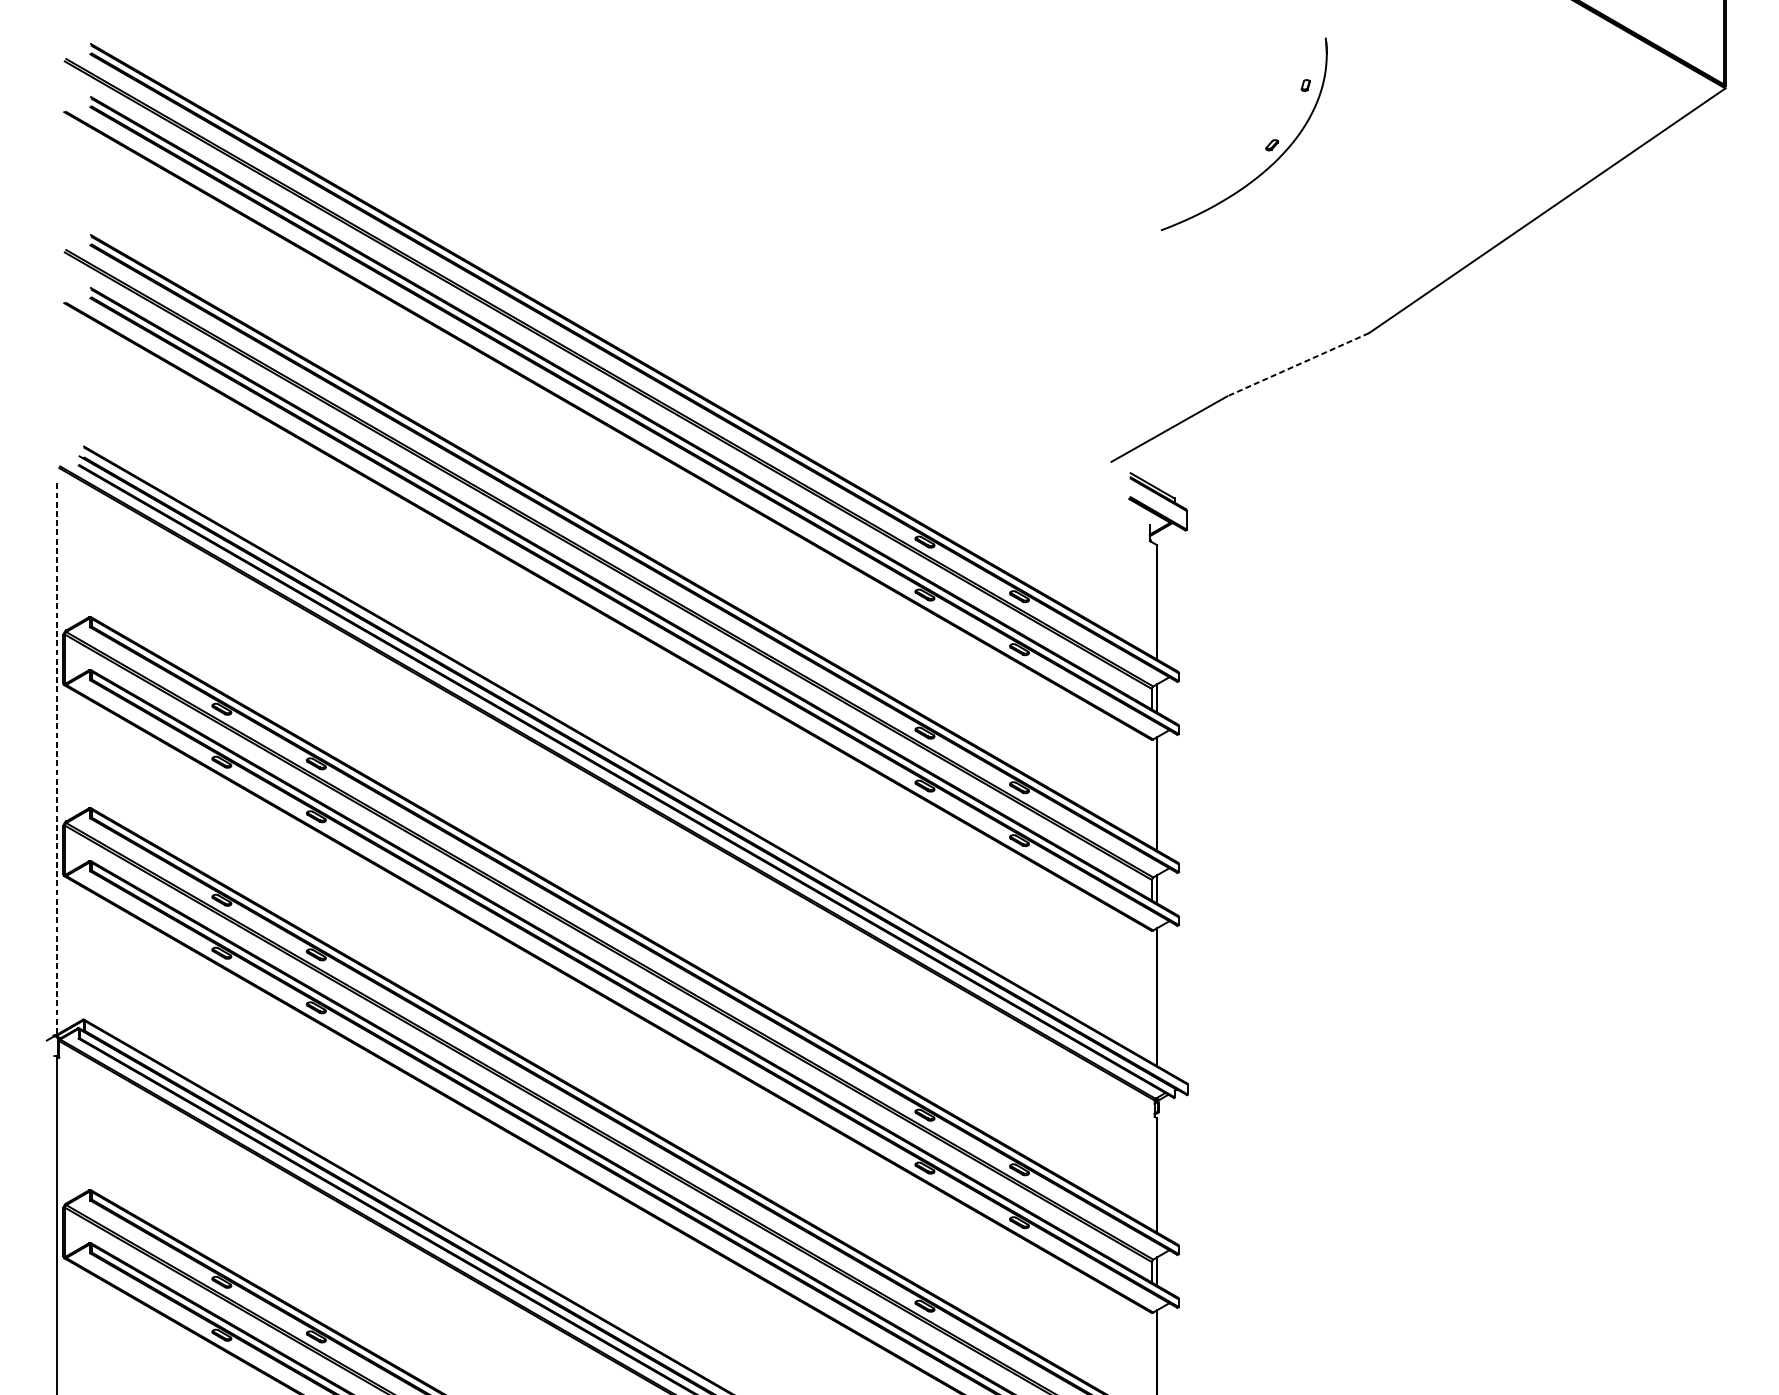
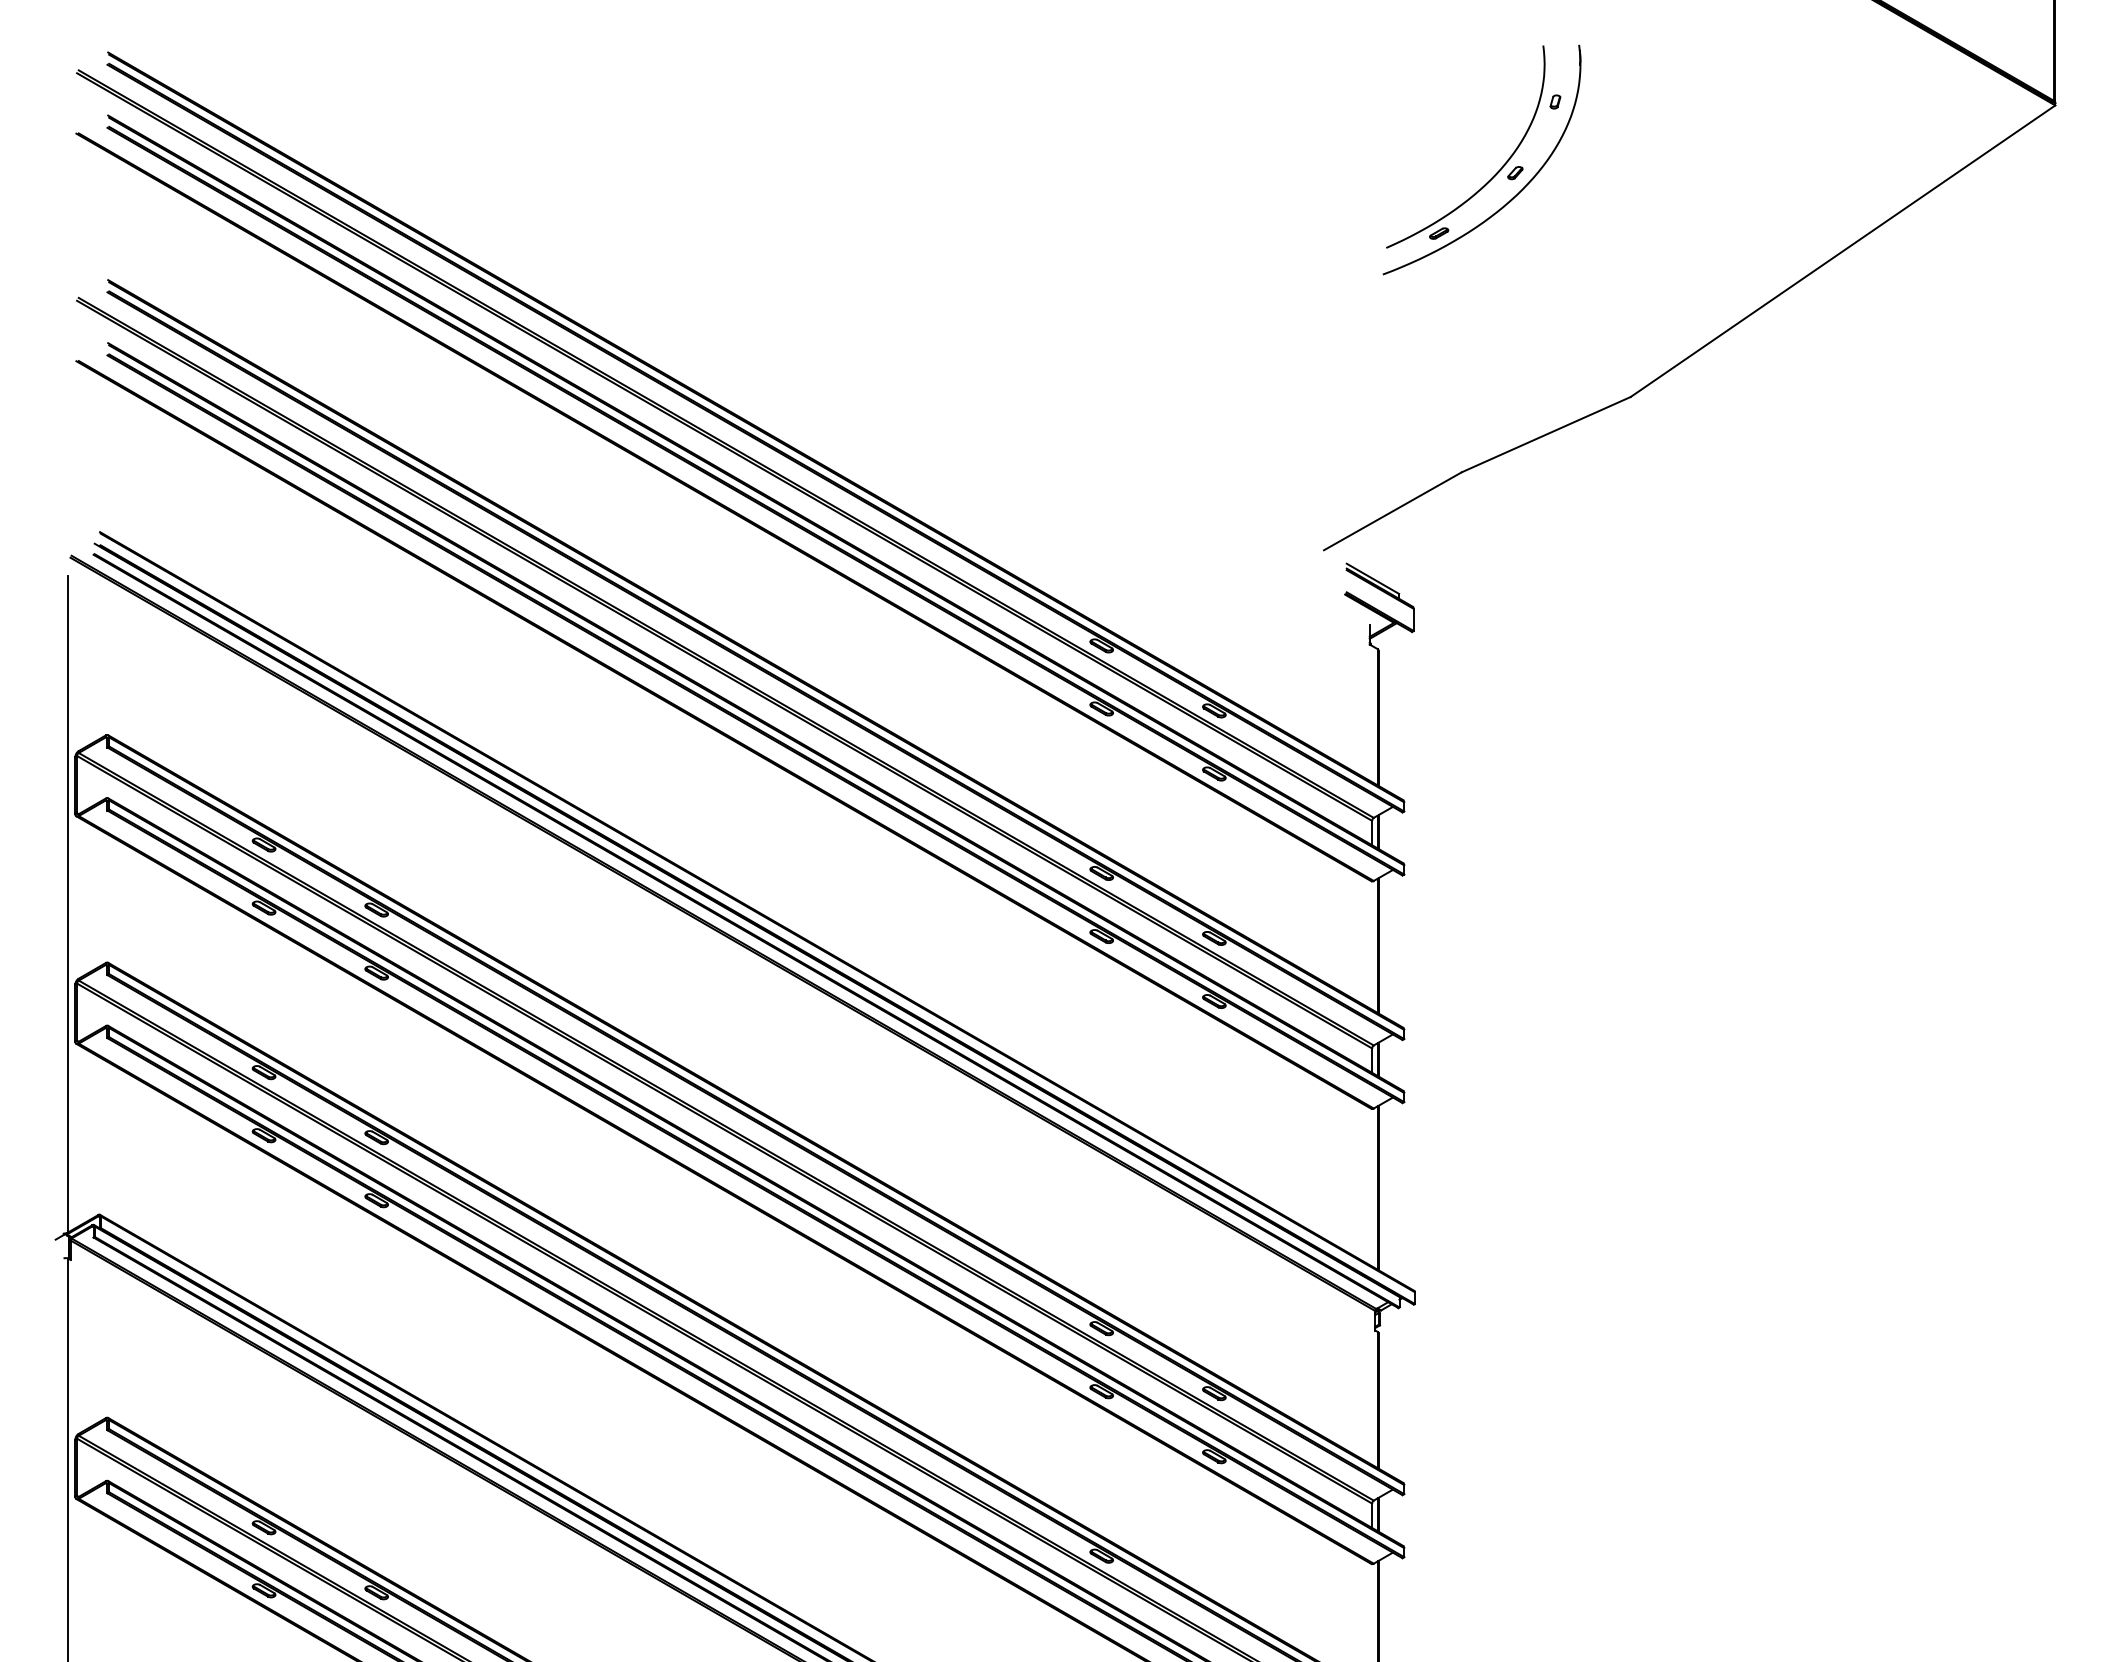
part: (1254, 146) -> (1494, 174), added
line: (1297, 364) -> (1545, 434), dashed -> solid
line: (57, 759) -> (68, 904), dashed -> solid

